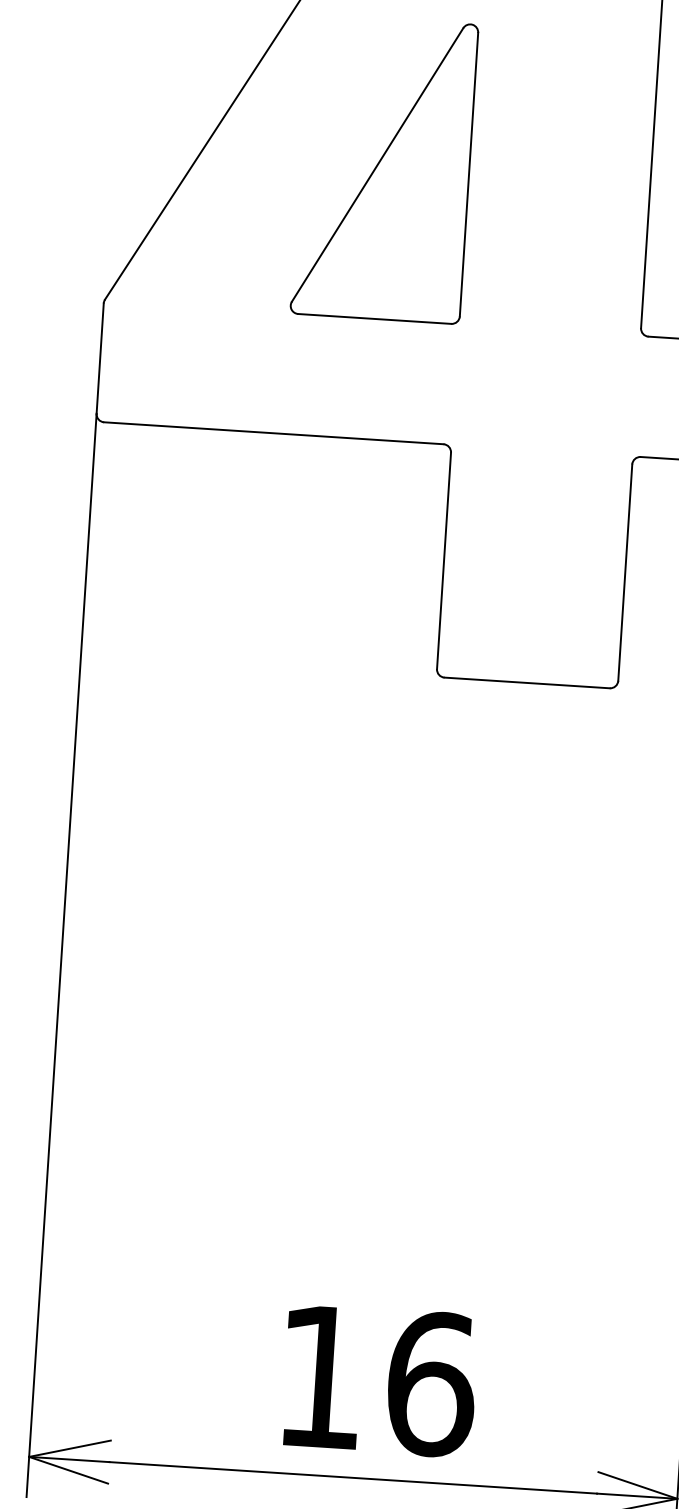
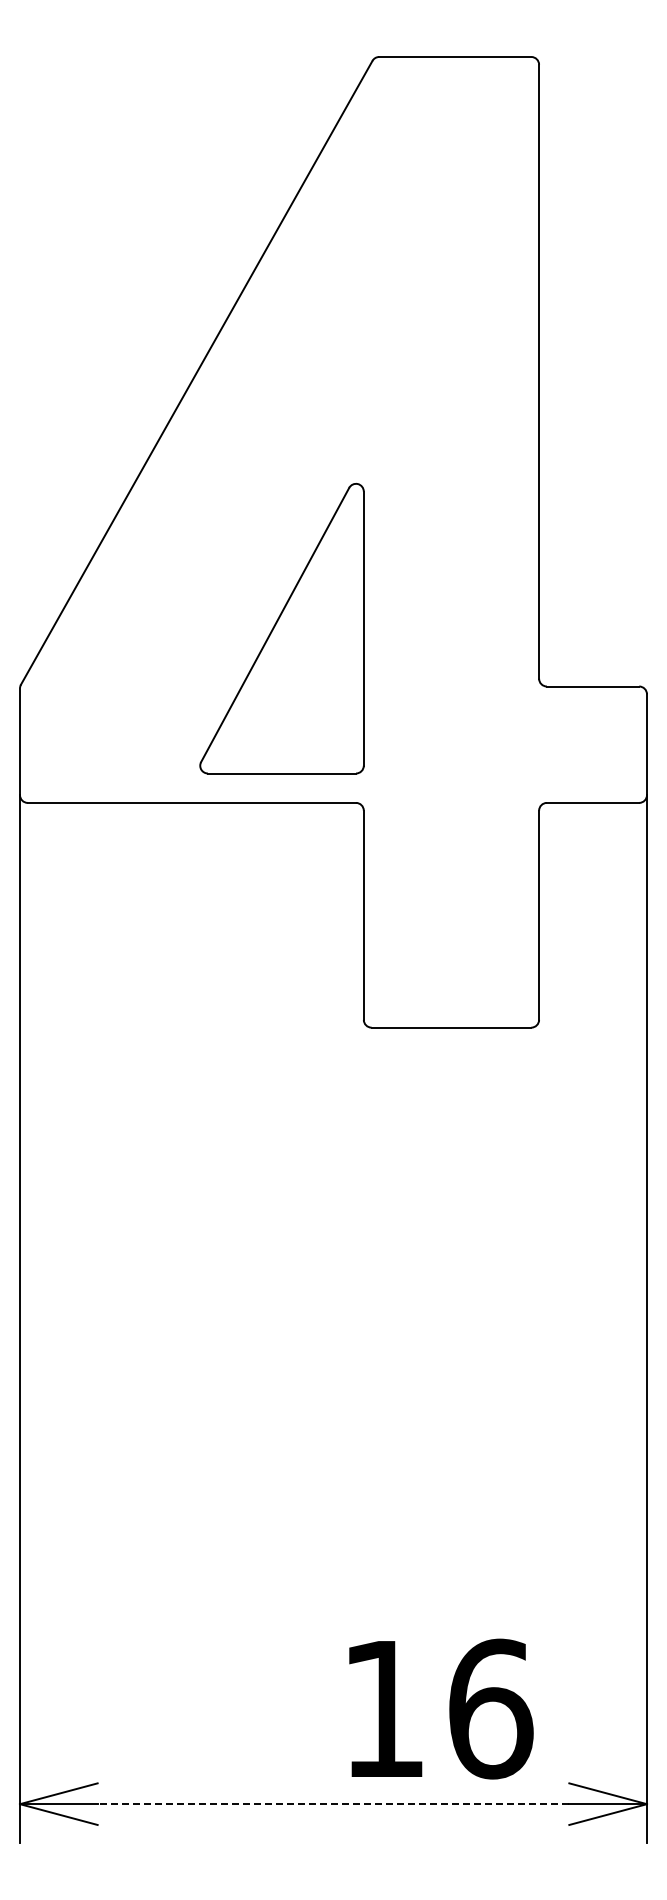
part: (383, 168) -> (281, 628), moved
text: (380, 1380) -> (441, 1708), moved
line: (353, 1478) -> (333, 1804), solid -> dashed

